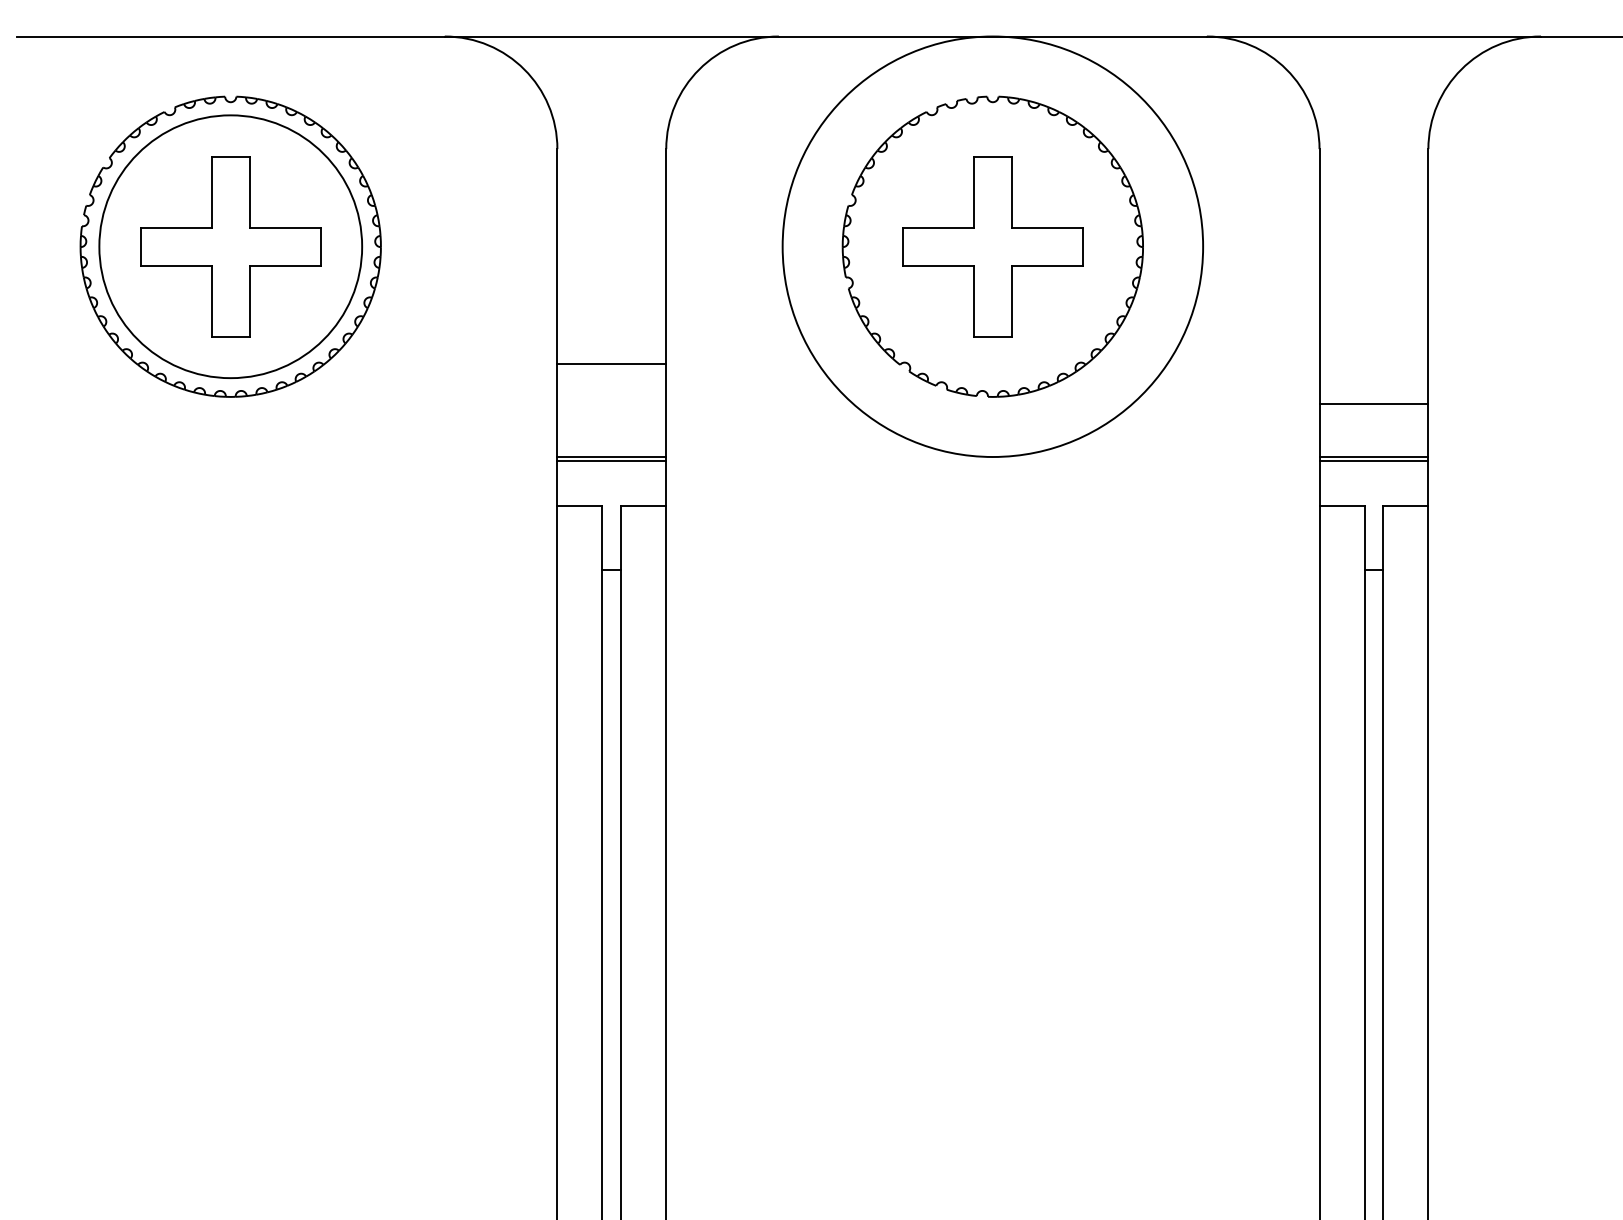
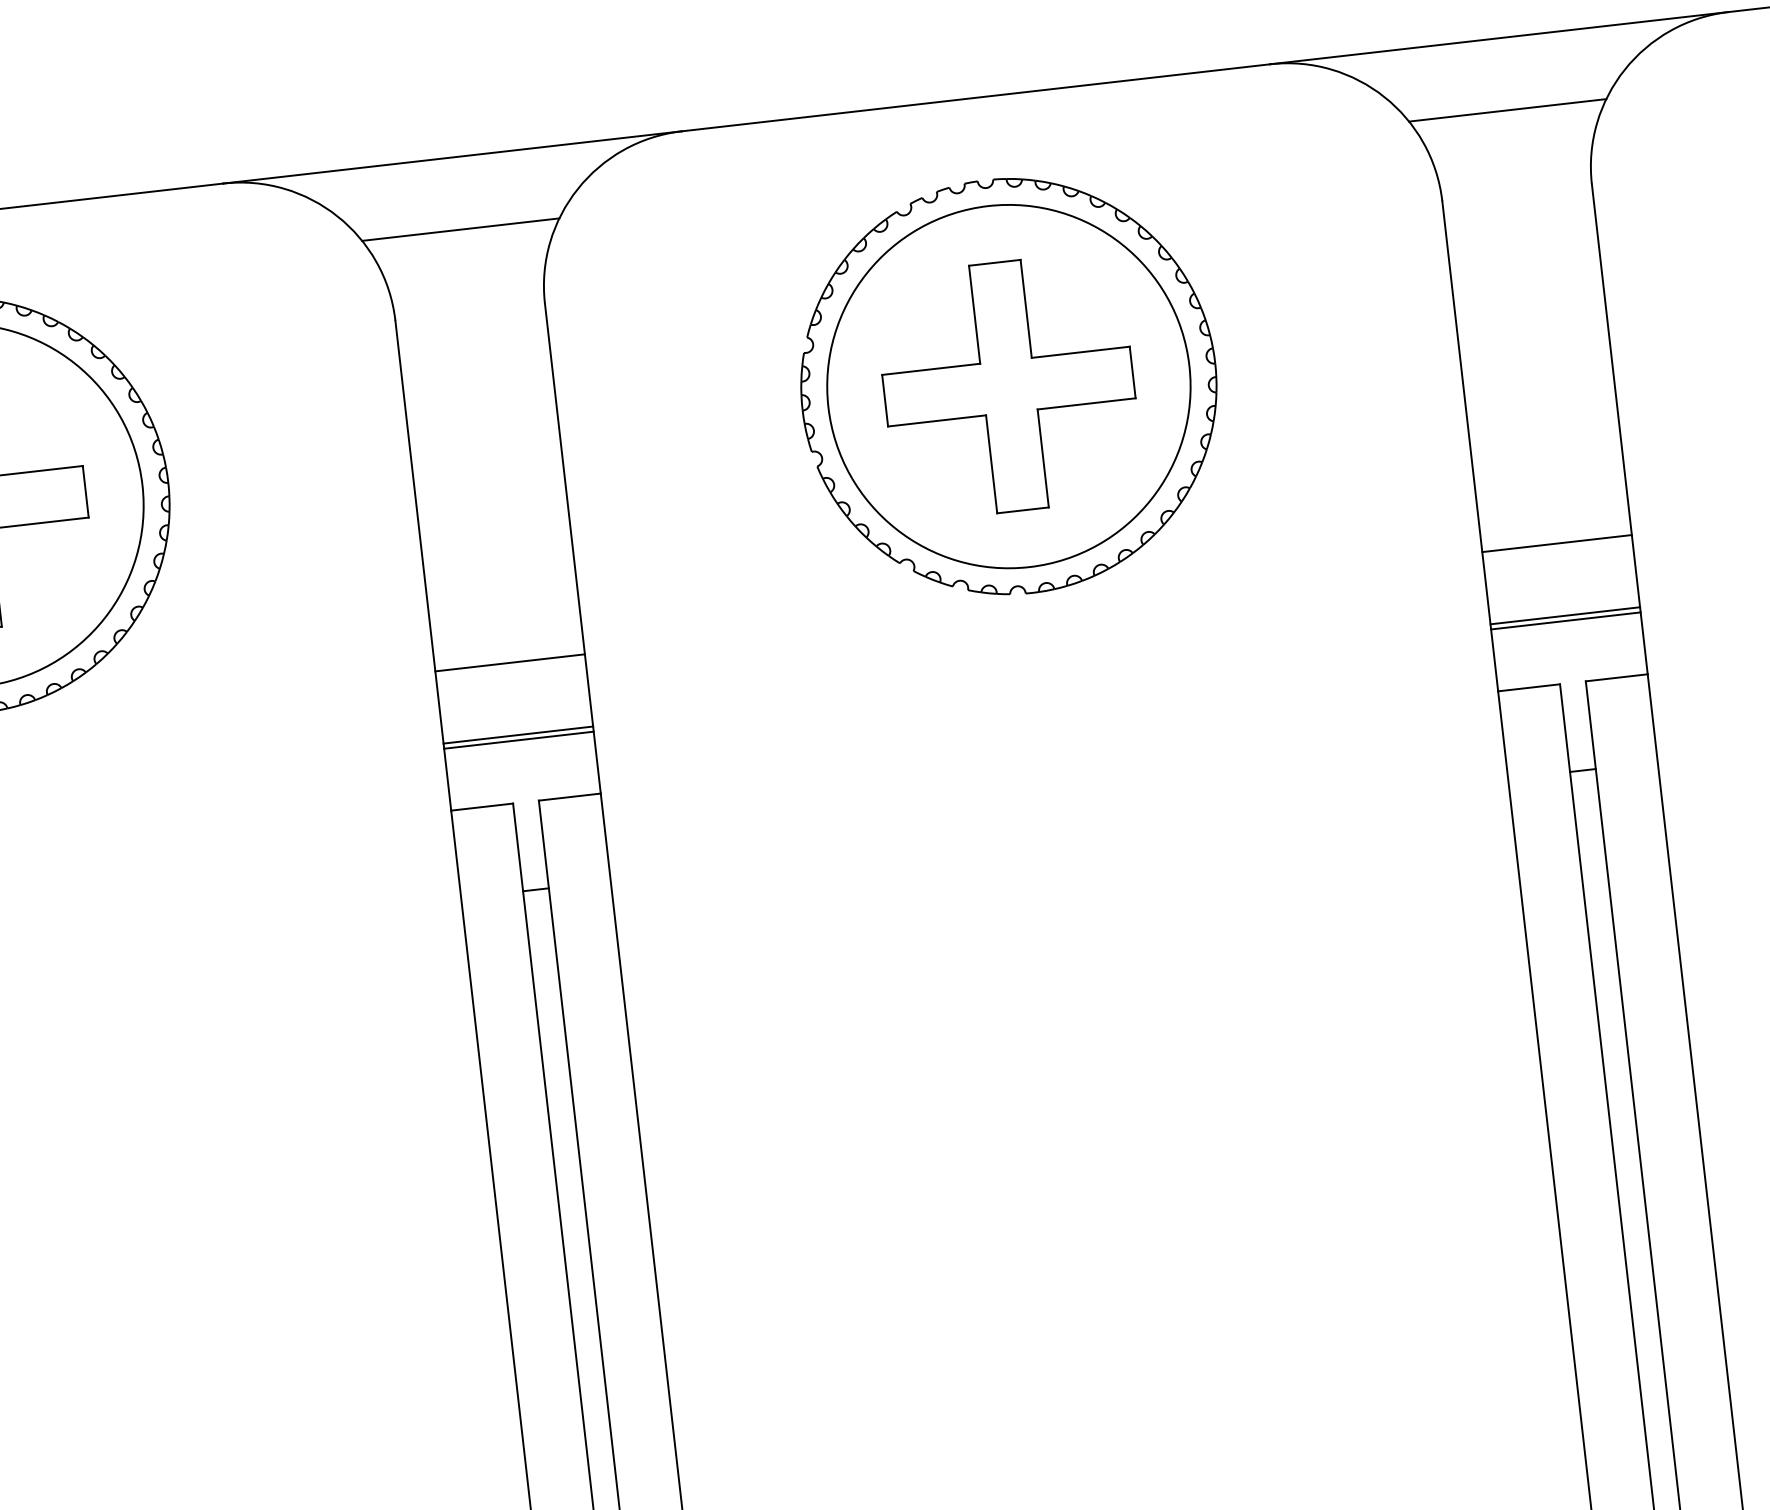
line: (611, 89) -> (460, 230), added
line: (1373, 89) -> (1507, 111), added
circle: (992, 246) -> (1008, 386), size x0.62
line: (611, 364) -> (509, 662), moved

